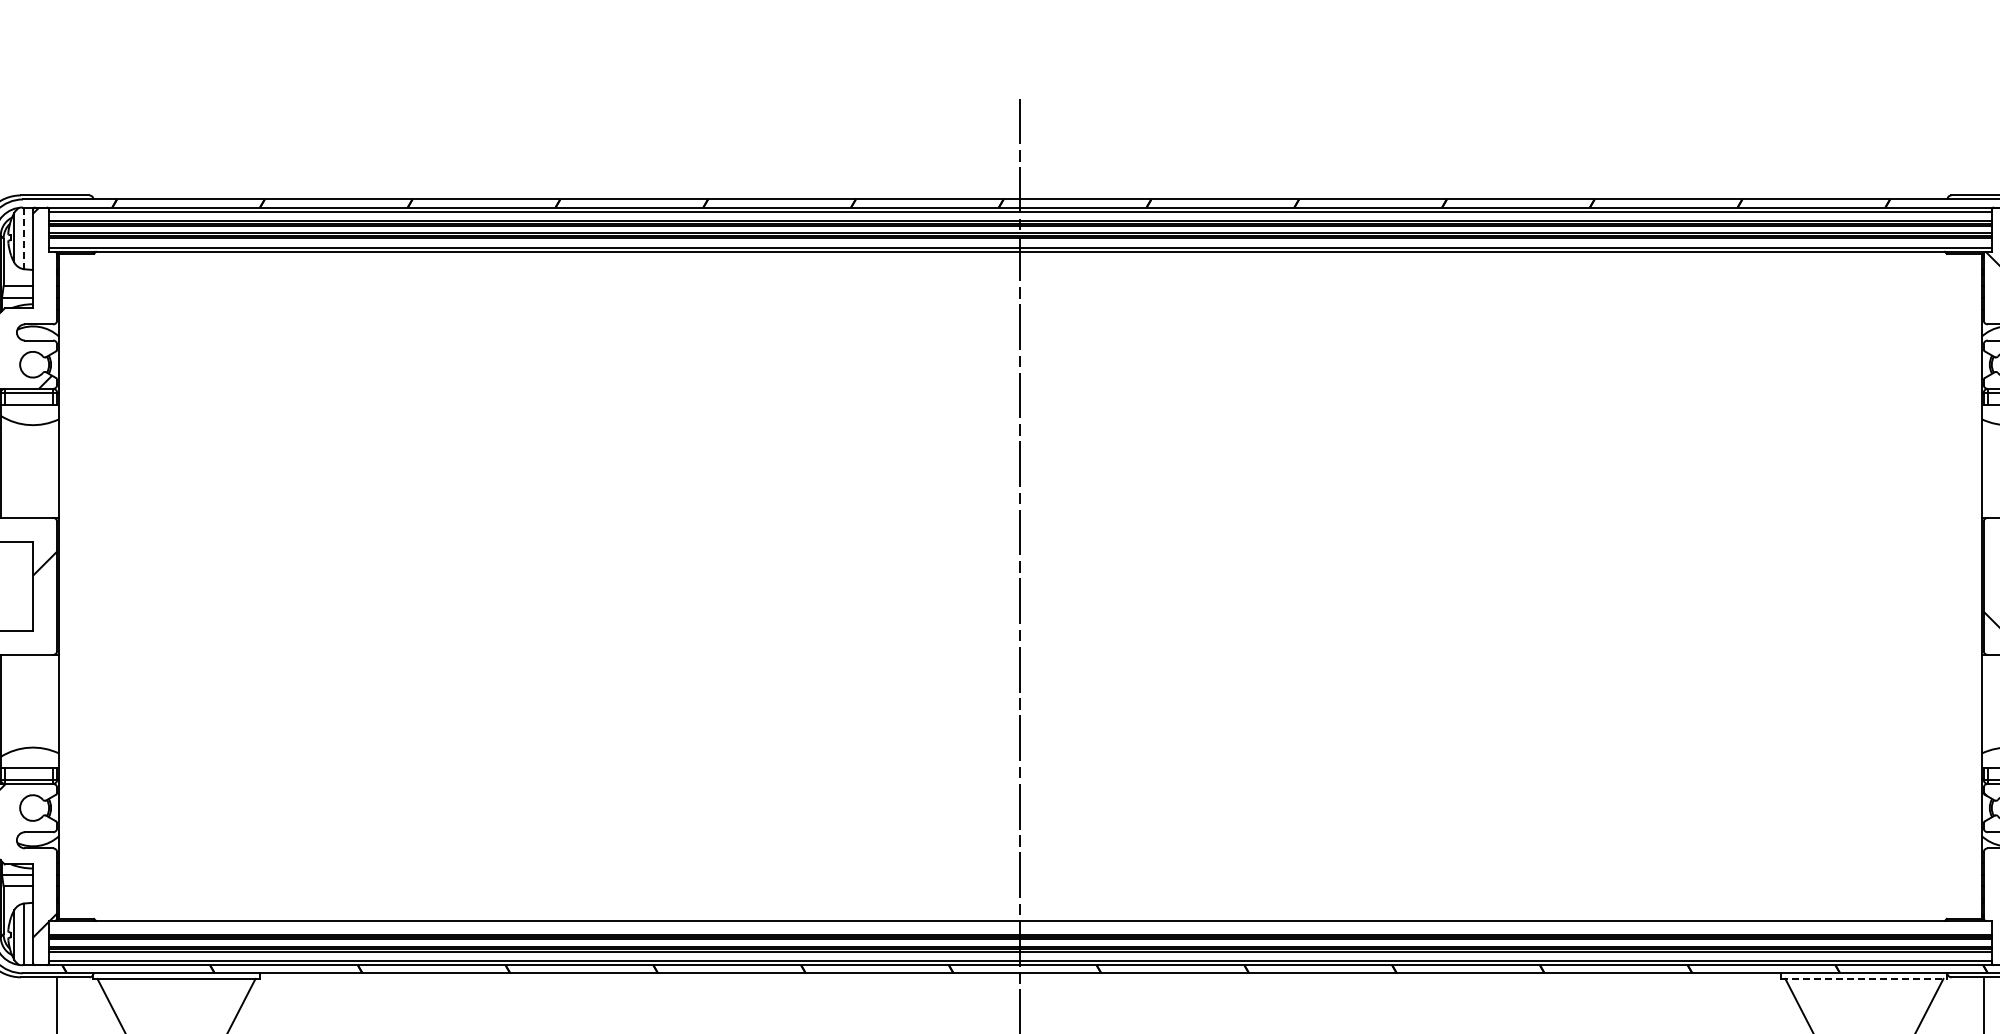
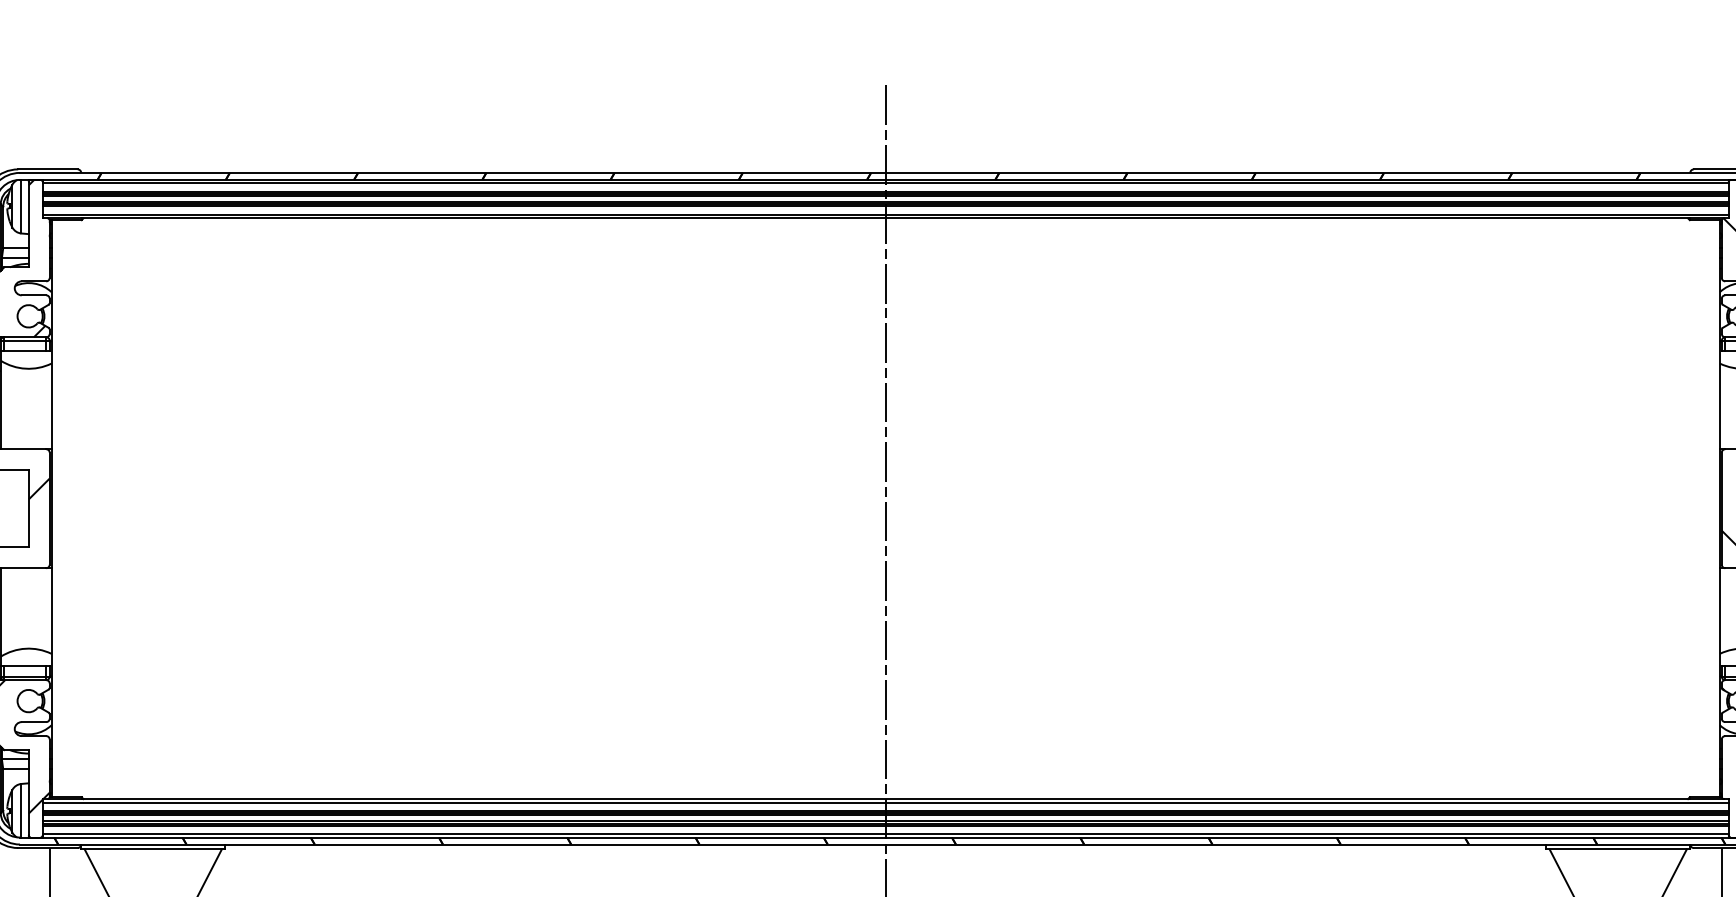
line: (24, 238) -> (21, 206), dashed -> solid
line: (1020, 924) -> (885, 802), added
line: (1864, 978) -> (1618, 849), dashed -> solid

